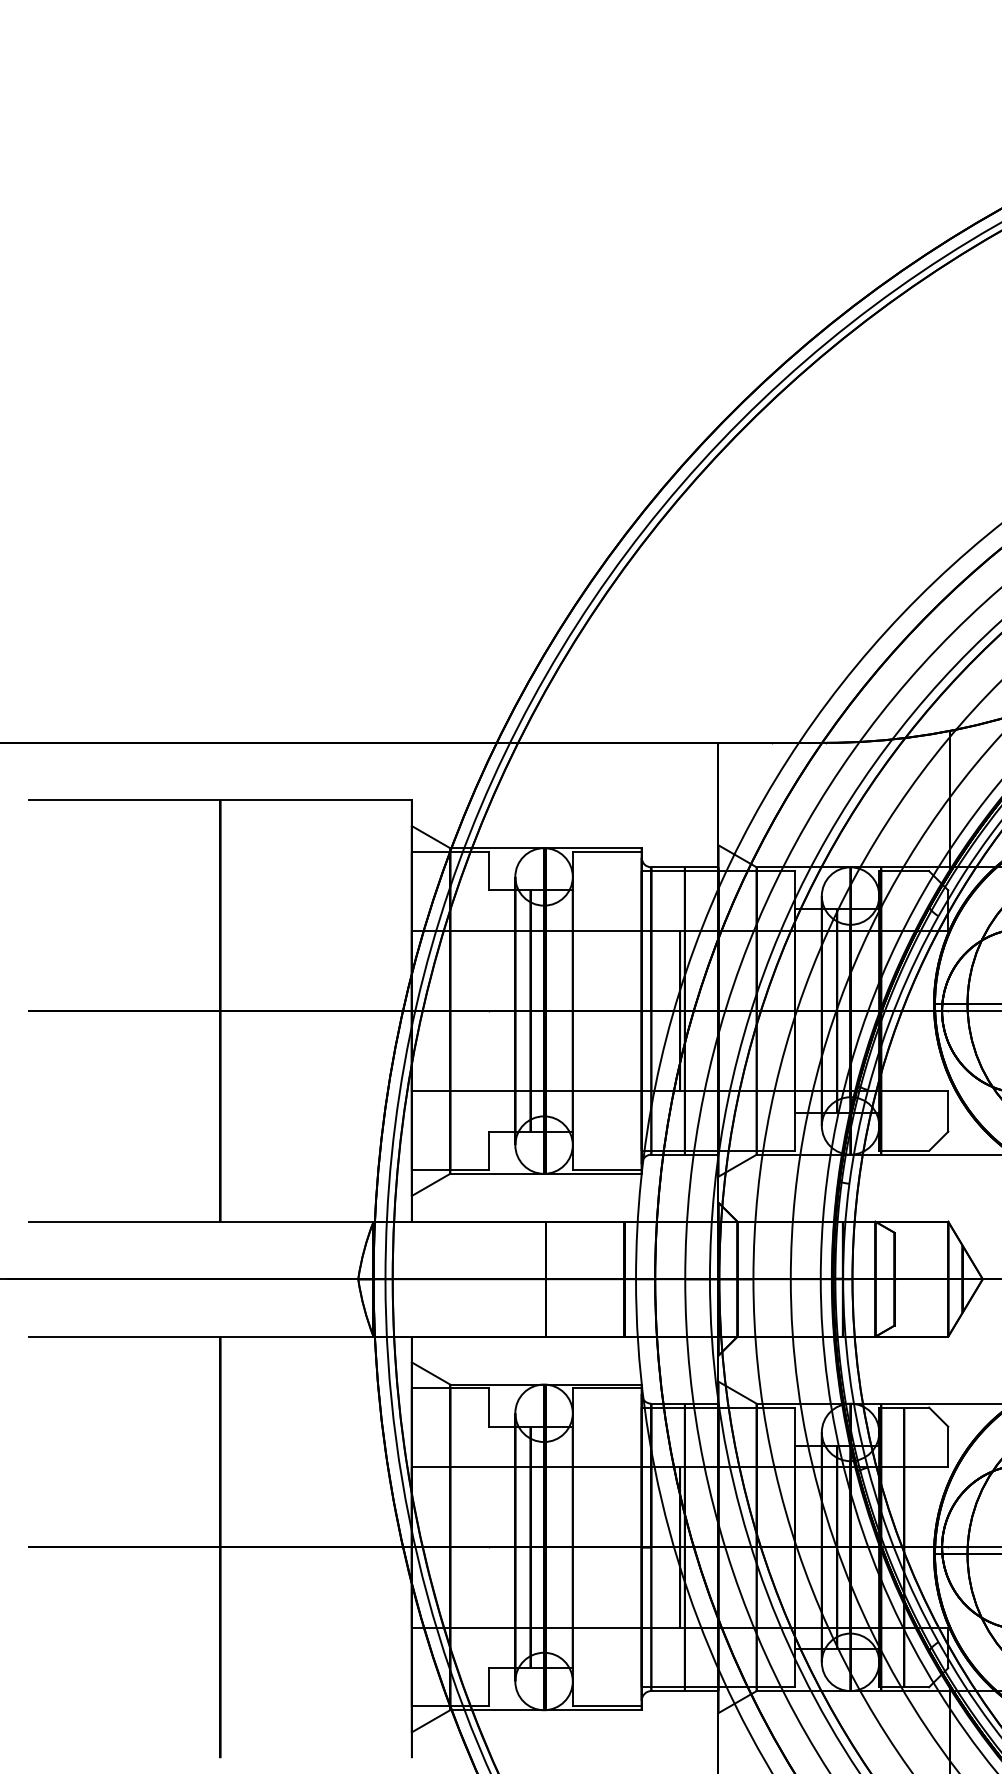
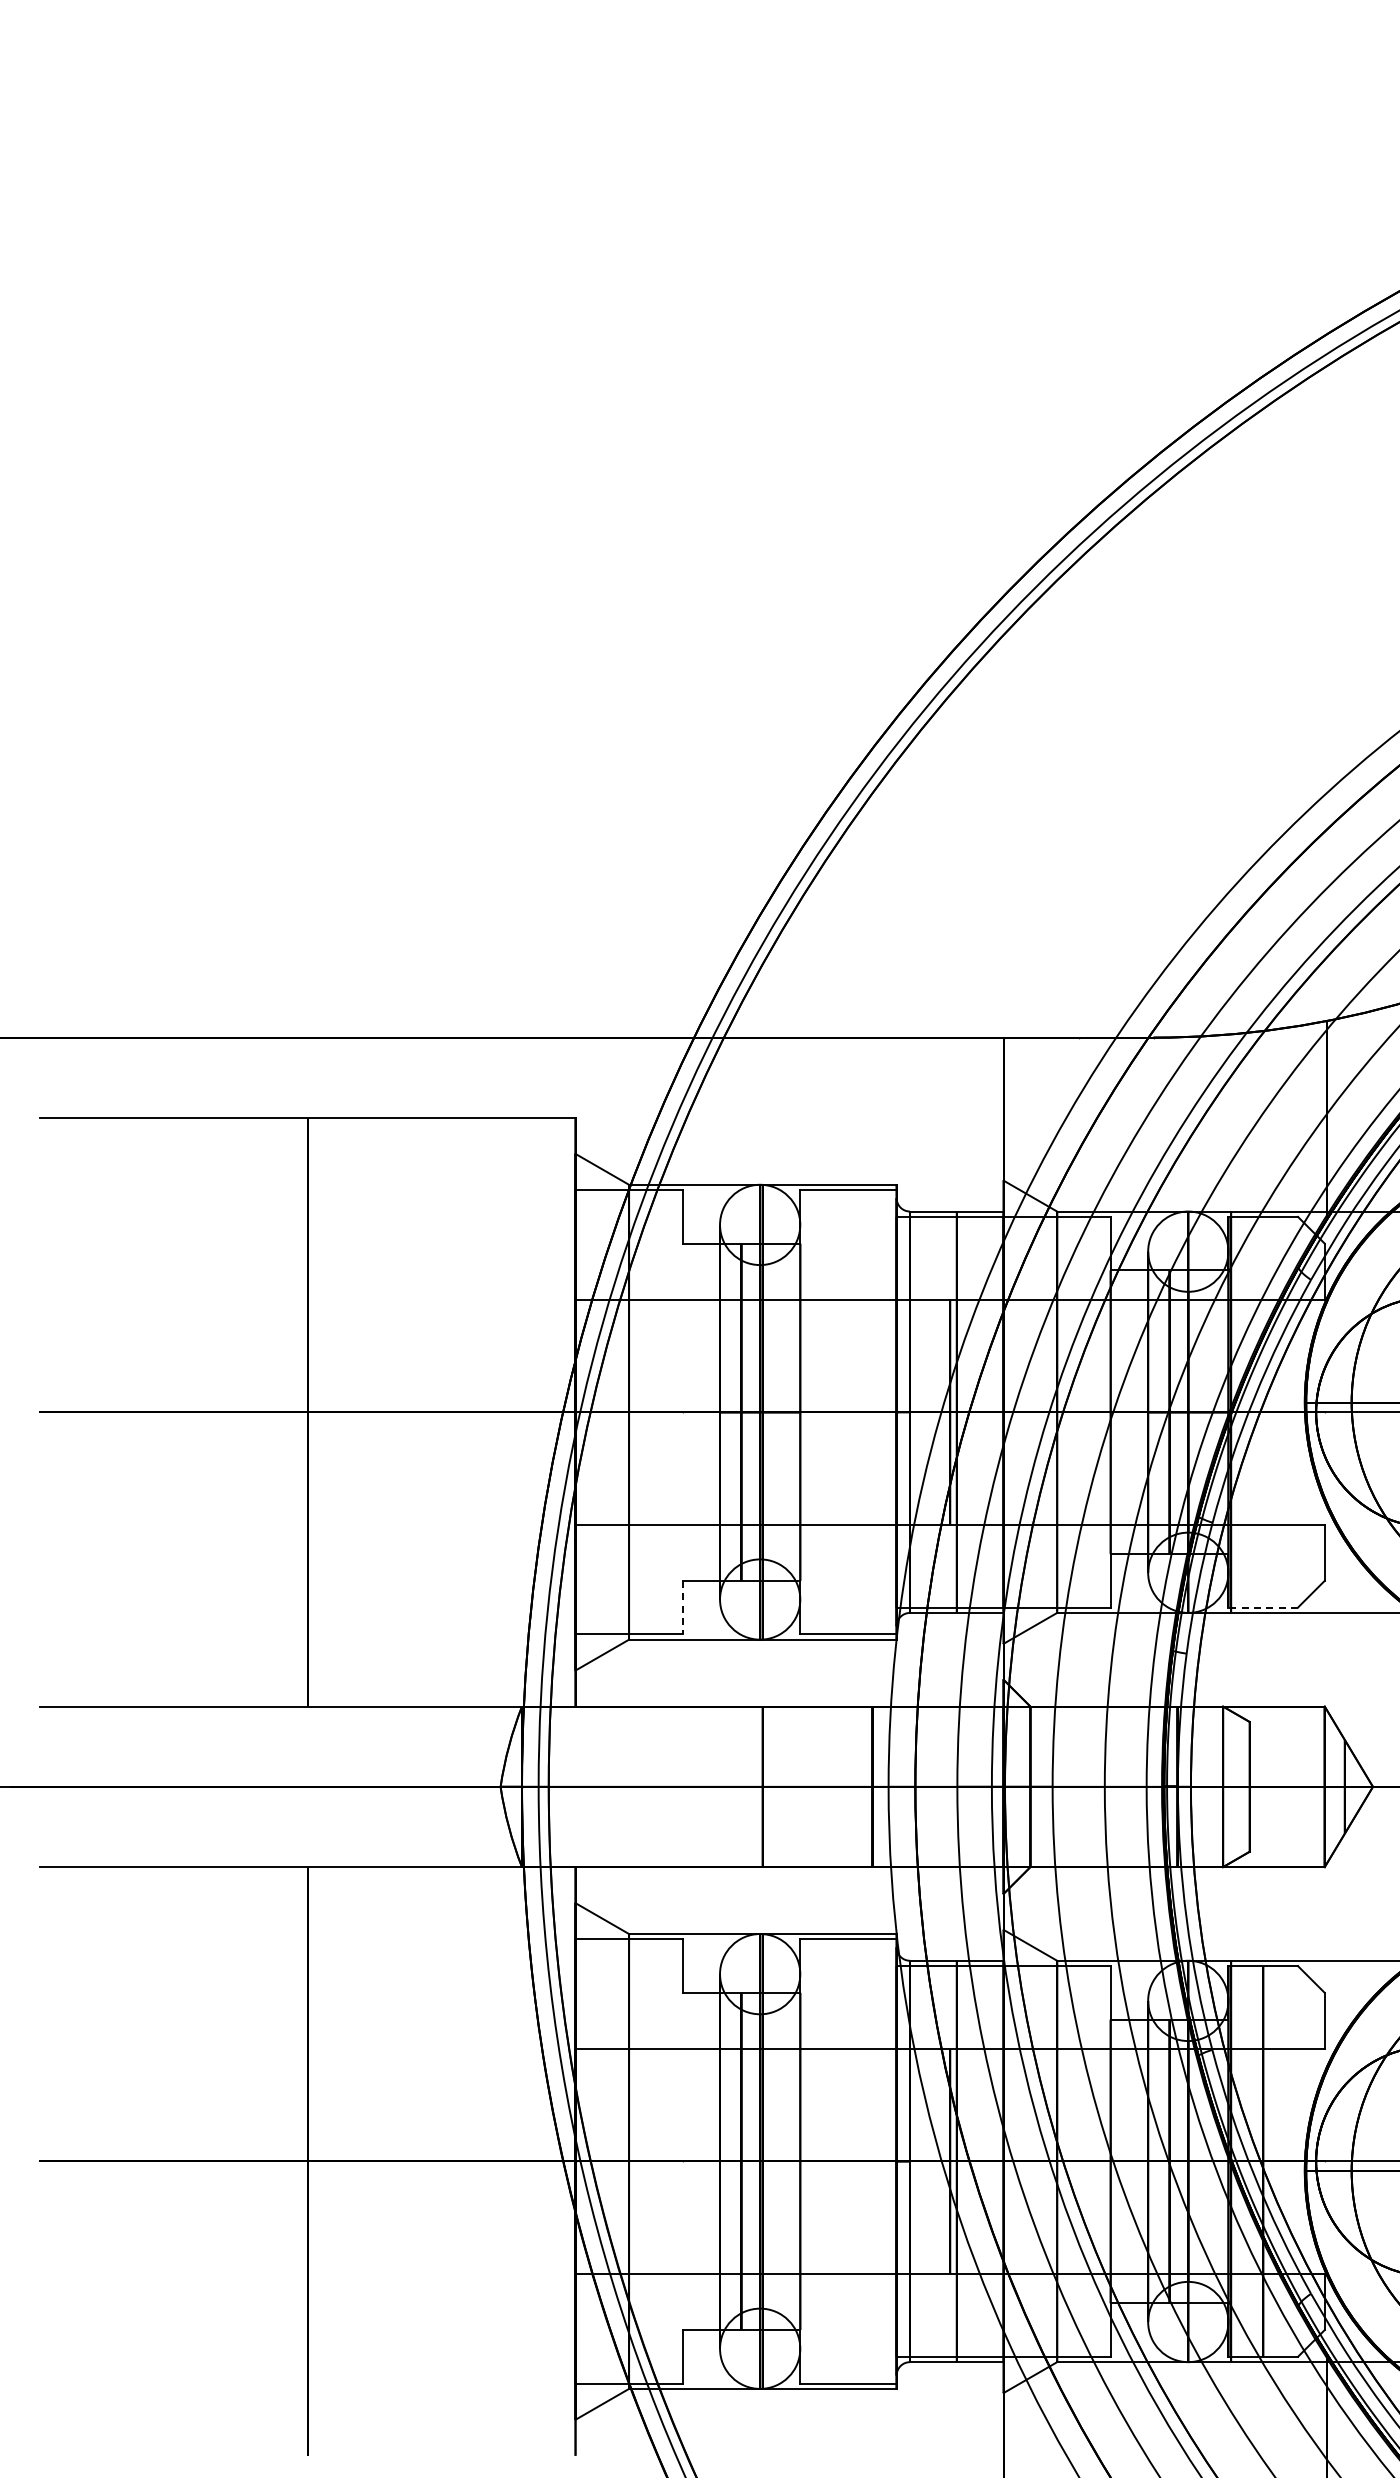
line: (488, 1150) -> (682, 1607), solid -> dashed
line: (904, 1150) -> (1263, 1607), solid -> dashed

